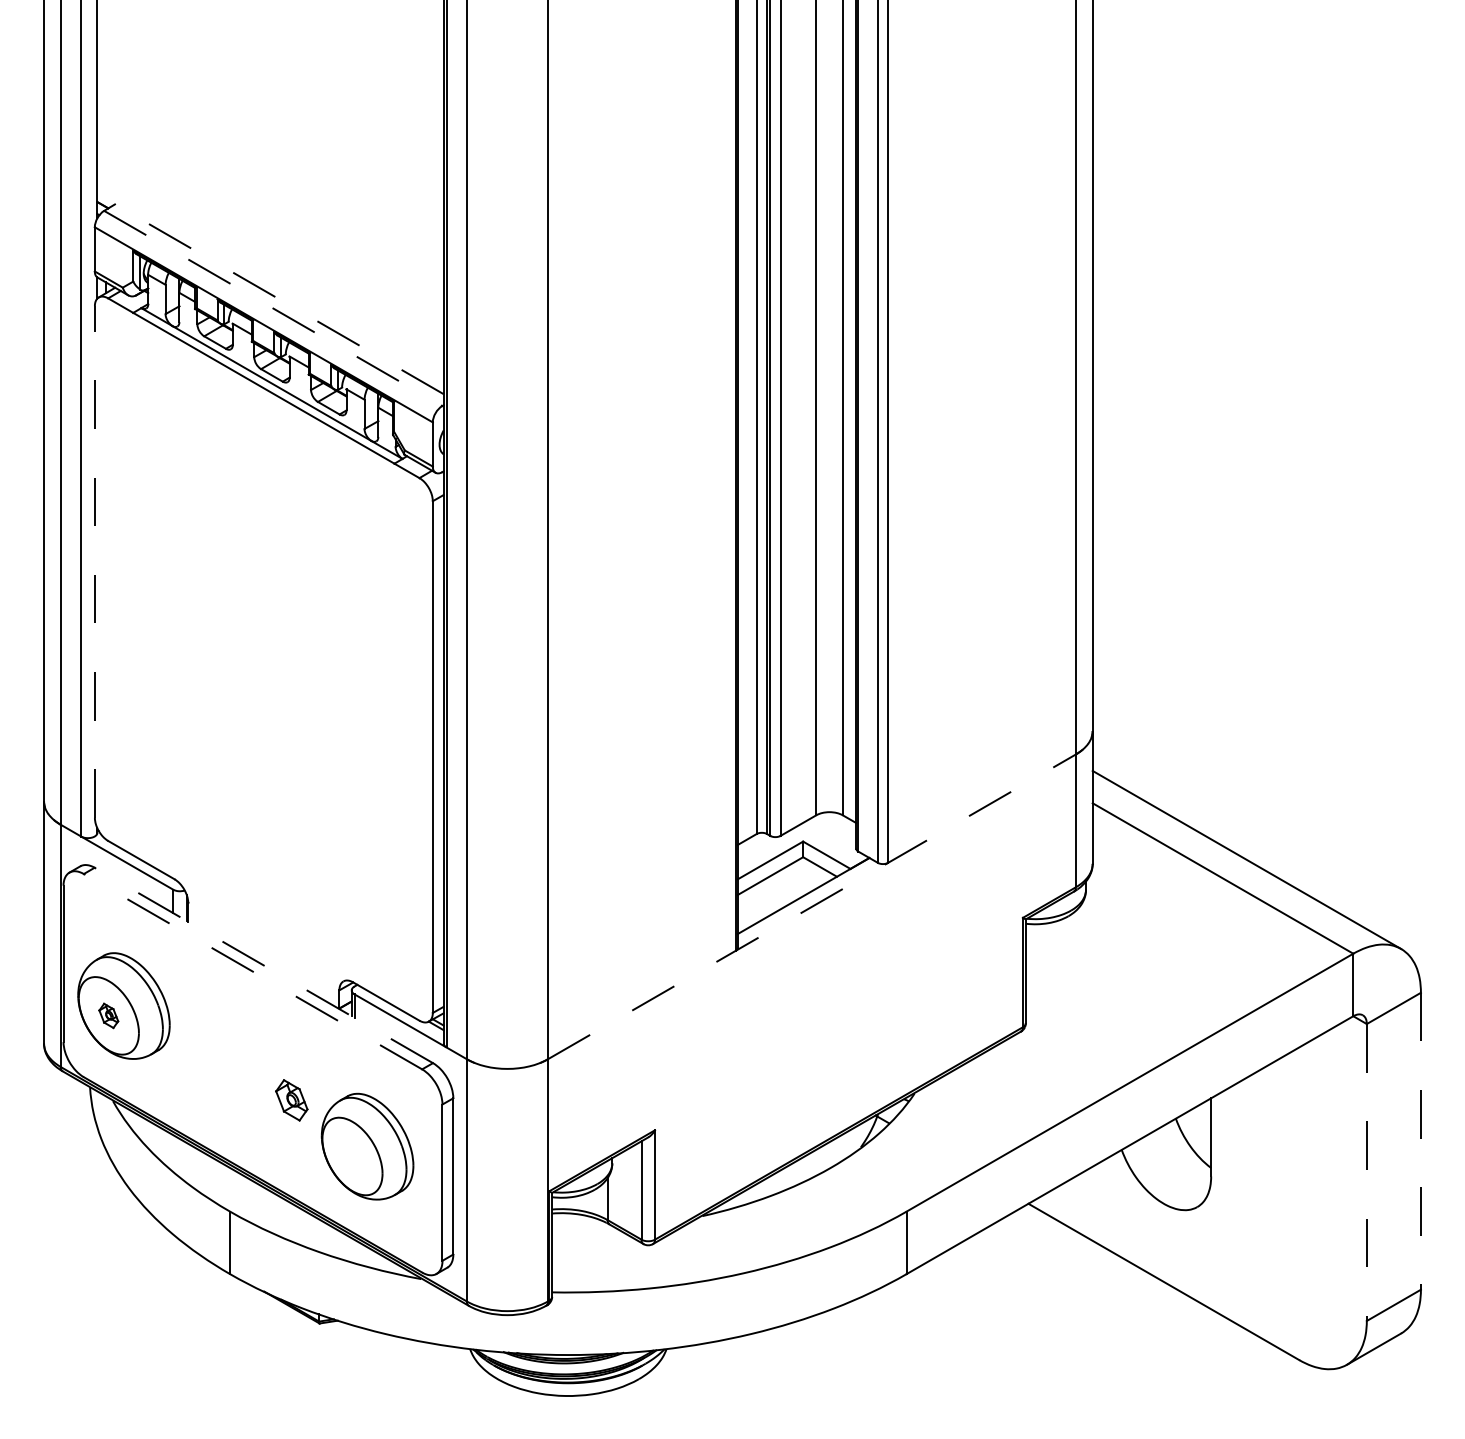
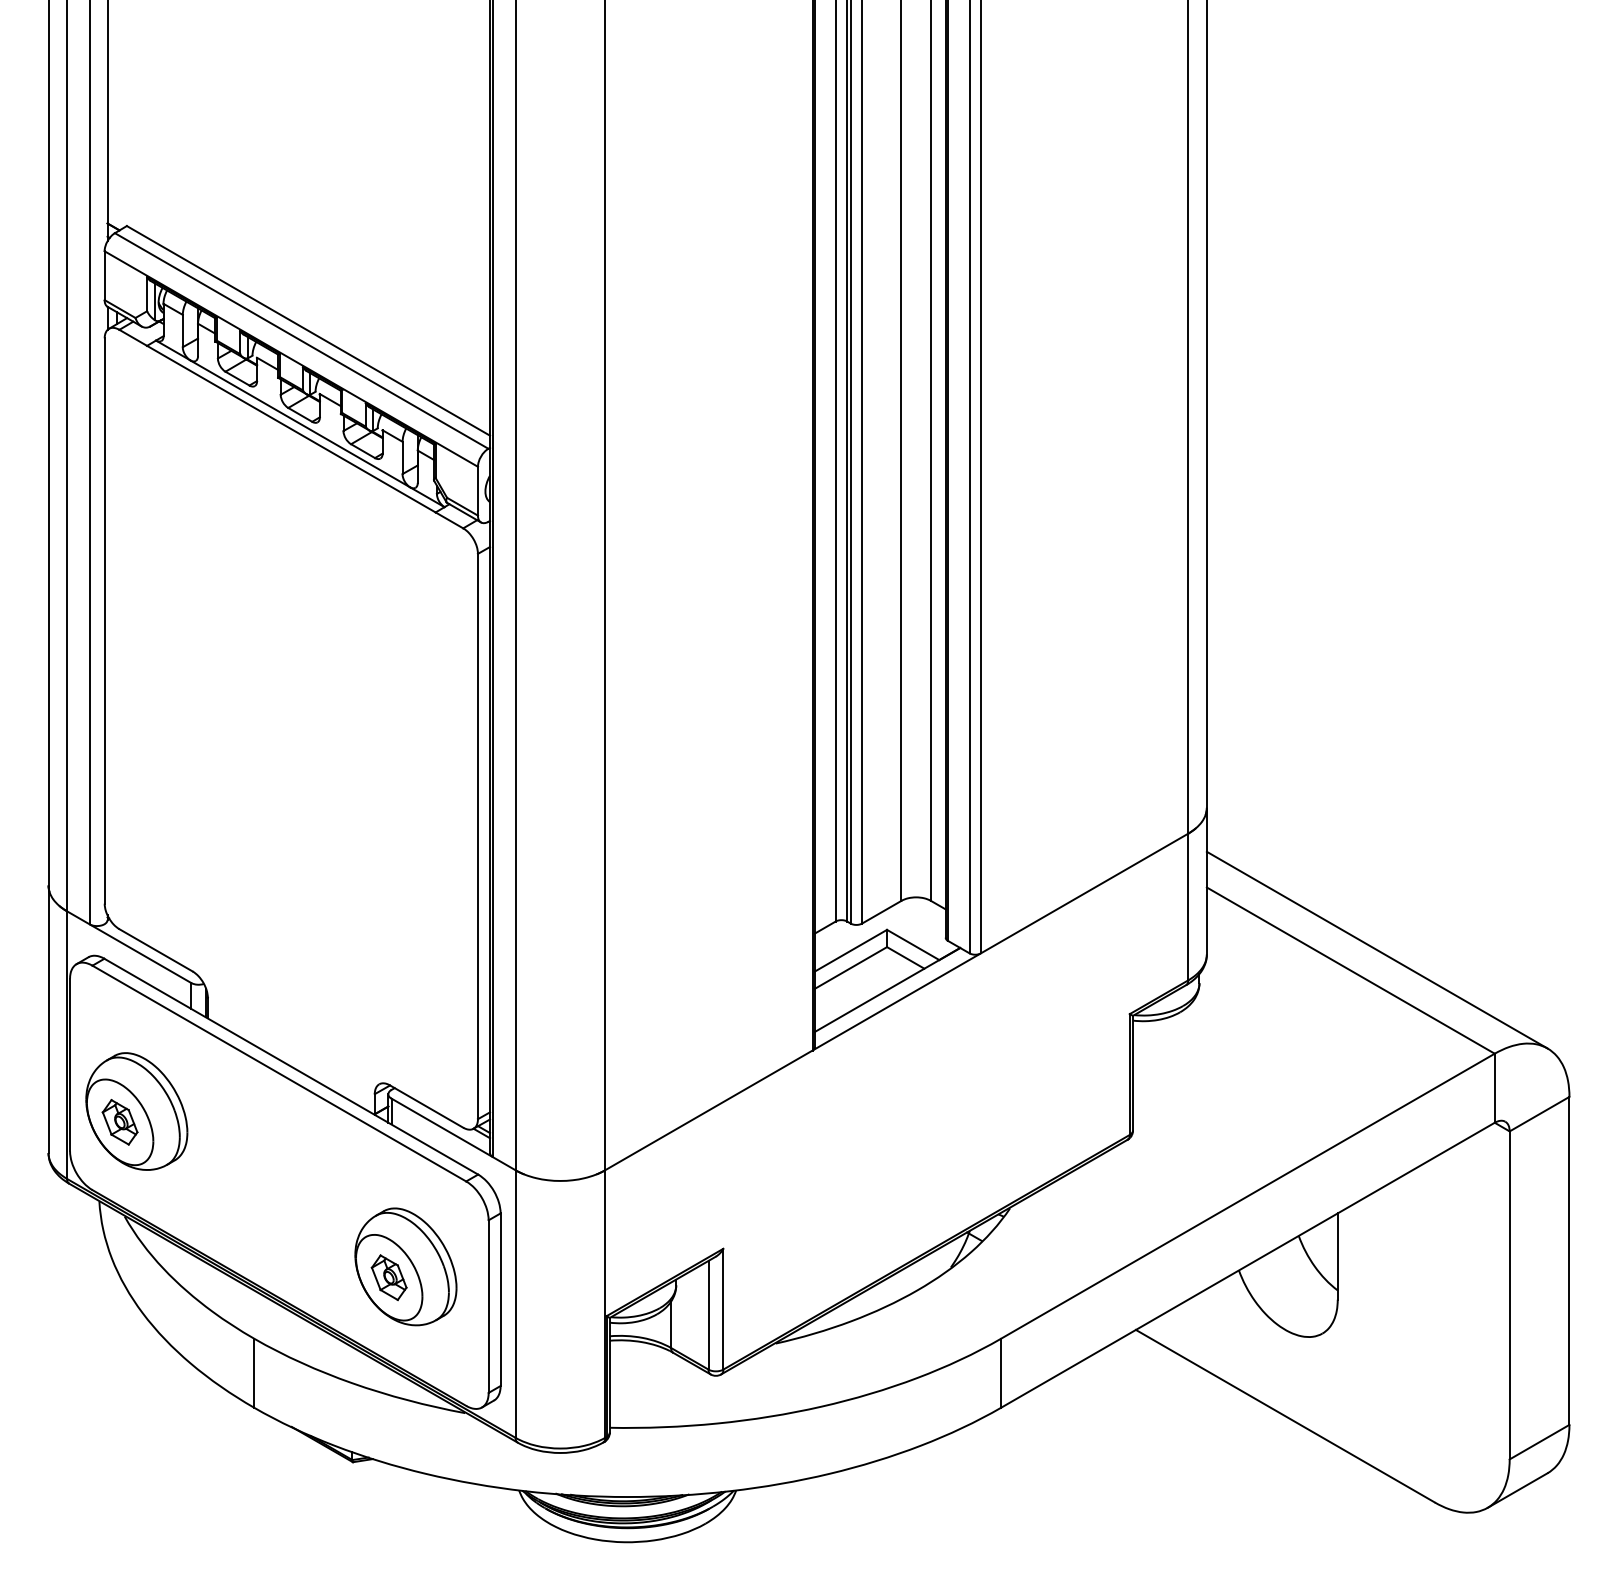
line: (279, 298) -> (308, 330), dashed -> solid
line: (273, 308) -> (301, 340), dashed -> solid
line: (94, 562) -> (104, 621), dashed -> solid
line: (811, 906) -> (896, 1001), dashed -> solid
line: (264, 965) -> (291, 1066), dashed -> solid
line: (253, 971) -> (279, 1073), dashed -> solid
part: (108, 1015) -> (119, 1122), size x1.67
part: (291, 1100) -> (388, 1277), moved
line: (1420, 1140) -> (1569, 1260), dashed -> solid
line: (1366, 1172) -> (1509, 1295), dashed -> solid

